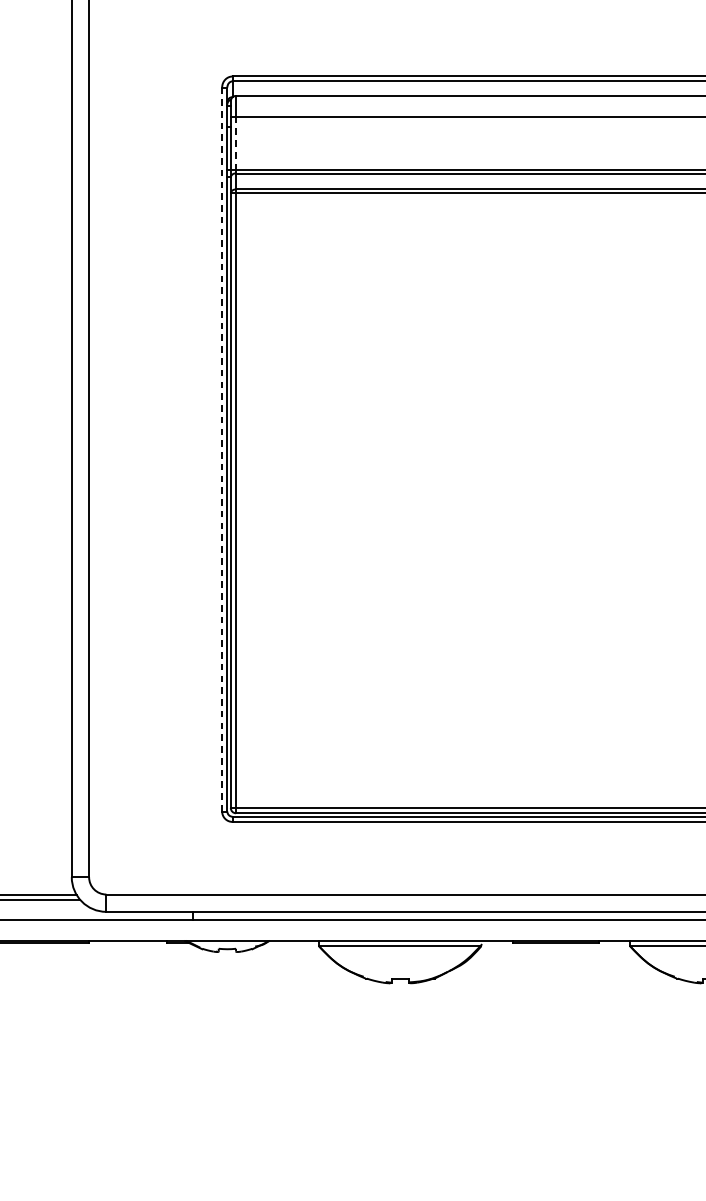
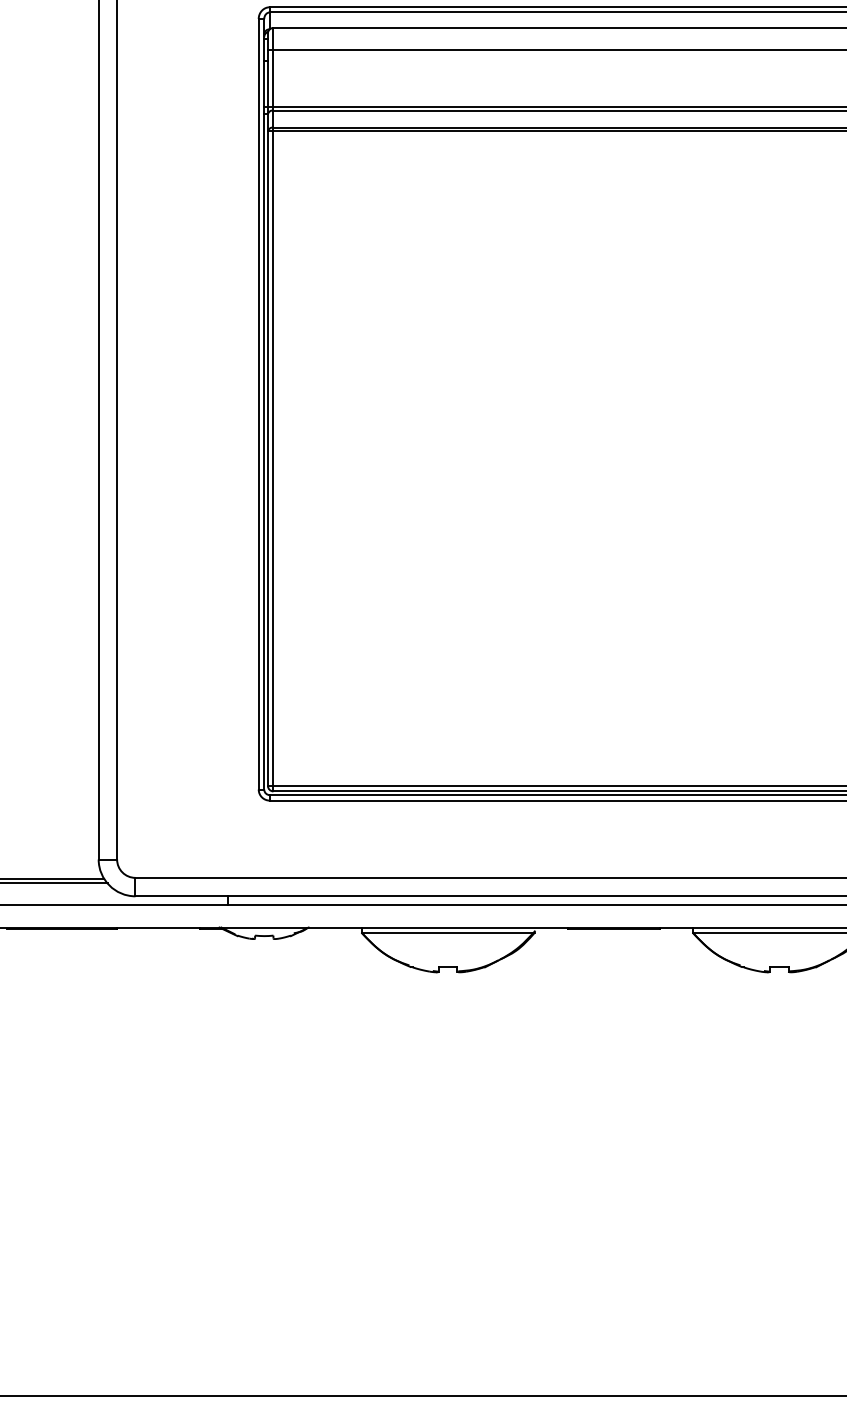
line: (236, 143) -> (273, 78), dashed -> solid
line: (221, 448) -> (258, 403), dashed -> solid

